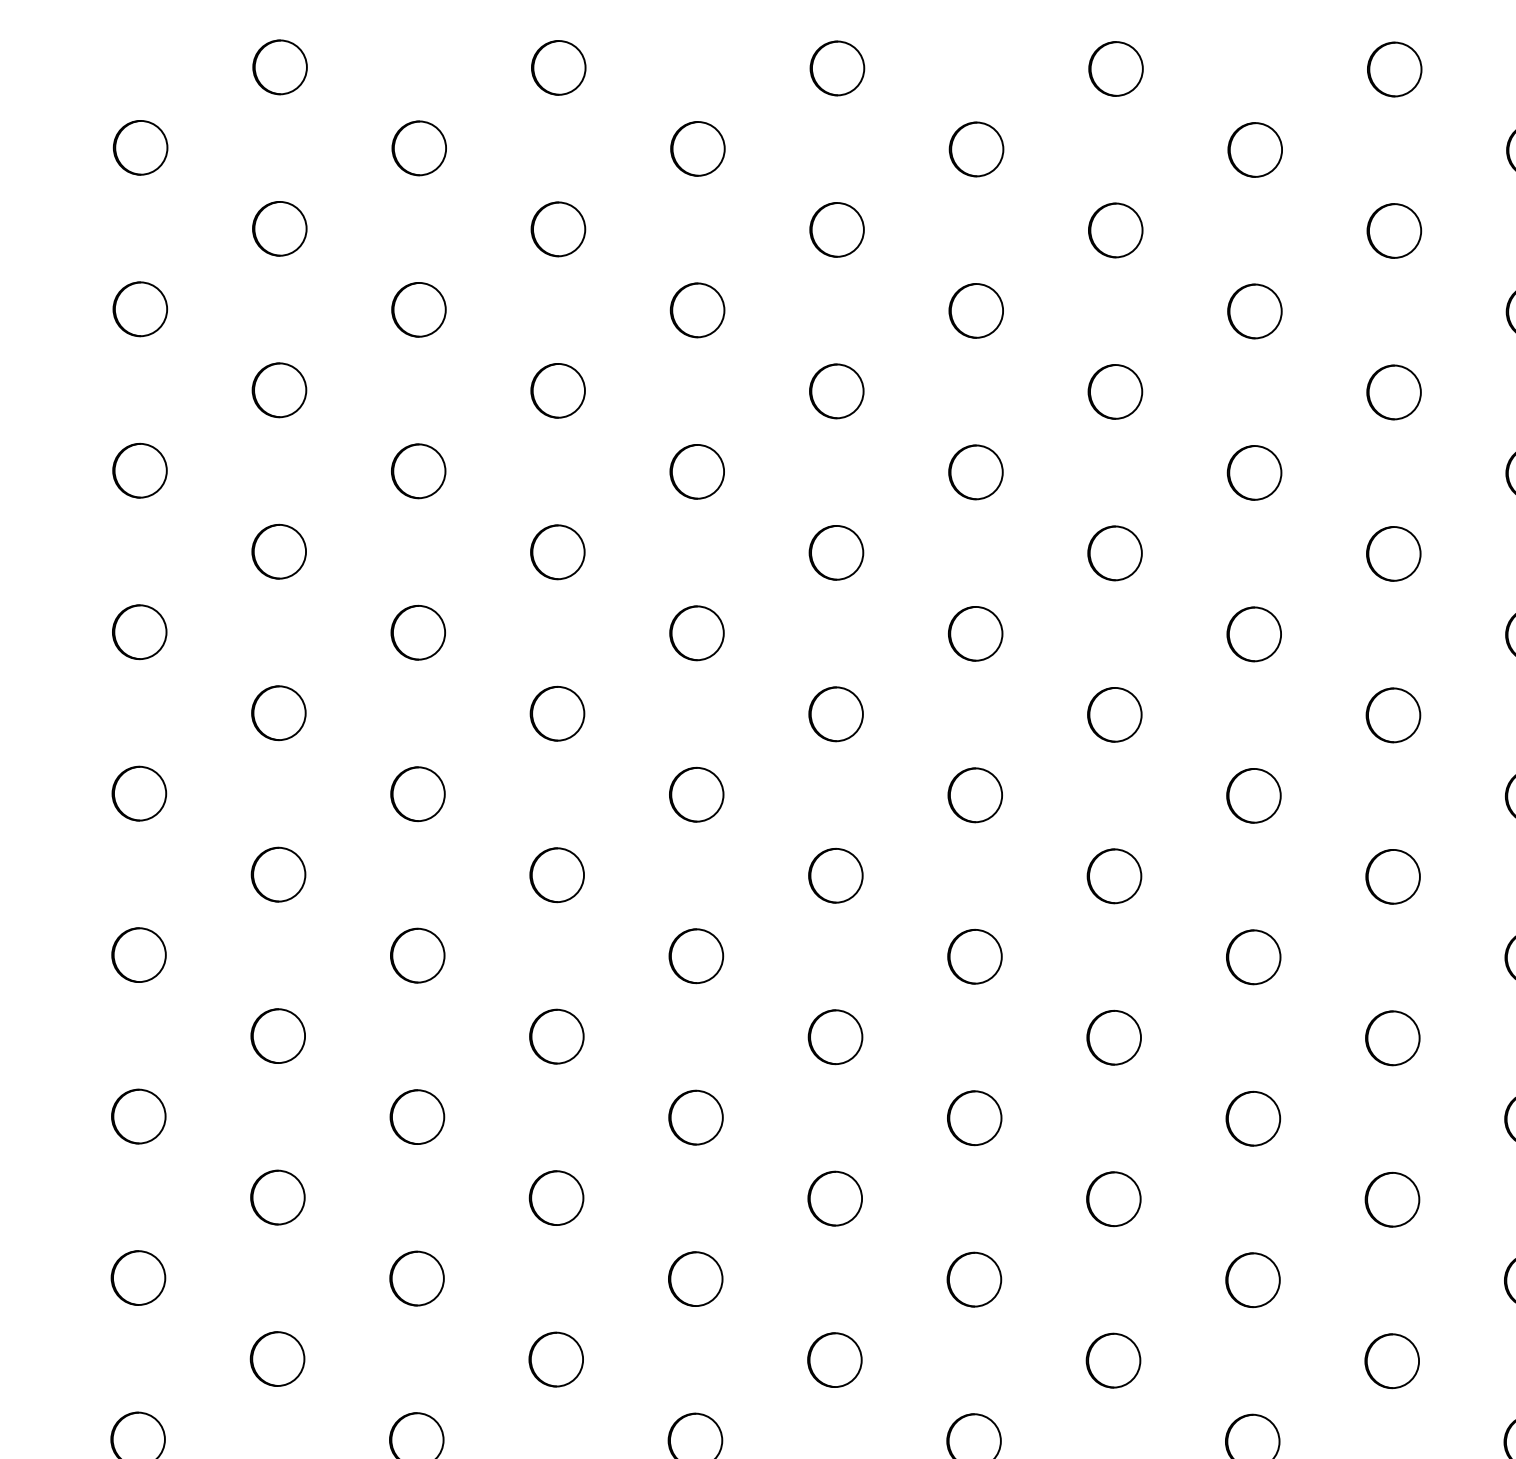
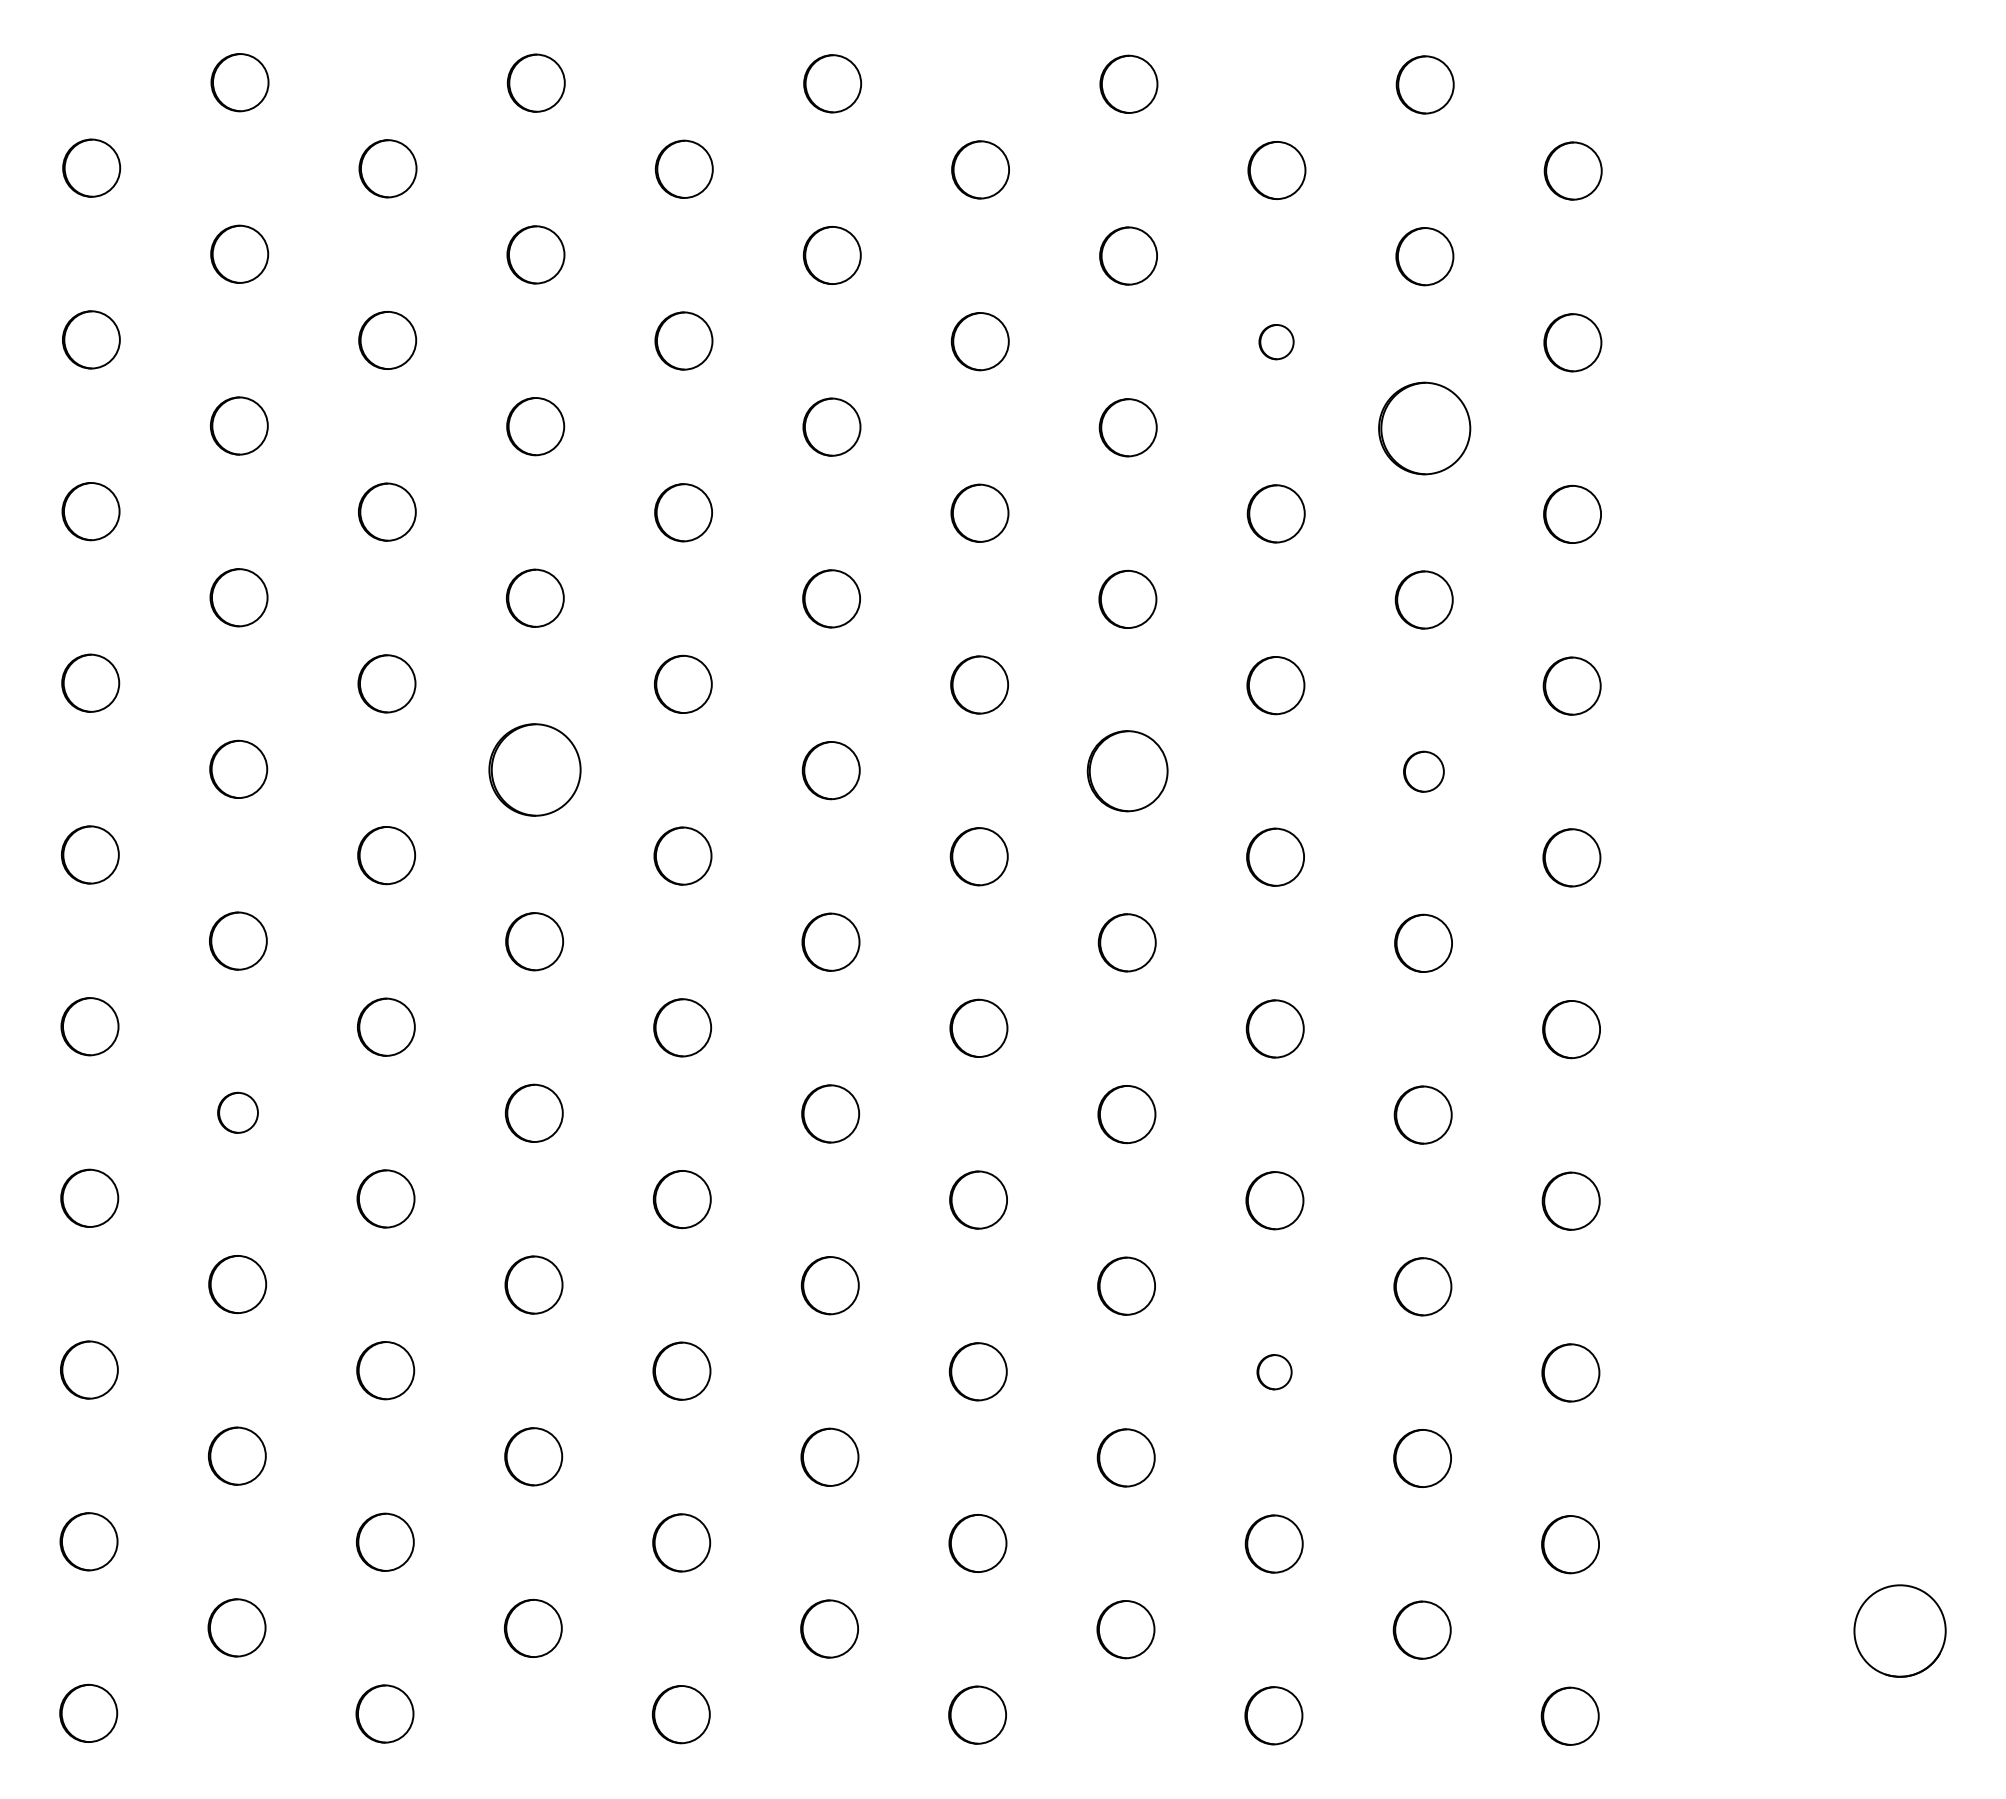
part: (1254, 310) -> (1276, 341), size x0.6
part: (1394, 391) -> (1424, 427), size x1.6
part: (557, 713) -> (534, 769), size x1.6
part: (1114, 714) -> (1127, 770), size x1.4
part: (1393, 715) -> (1423, 771), size x0.7
part: (277, 1035) -> (237, 1112), size x0.7
part: (1252, 1279) -> (1274, 1371), size x0.6

